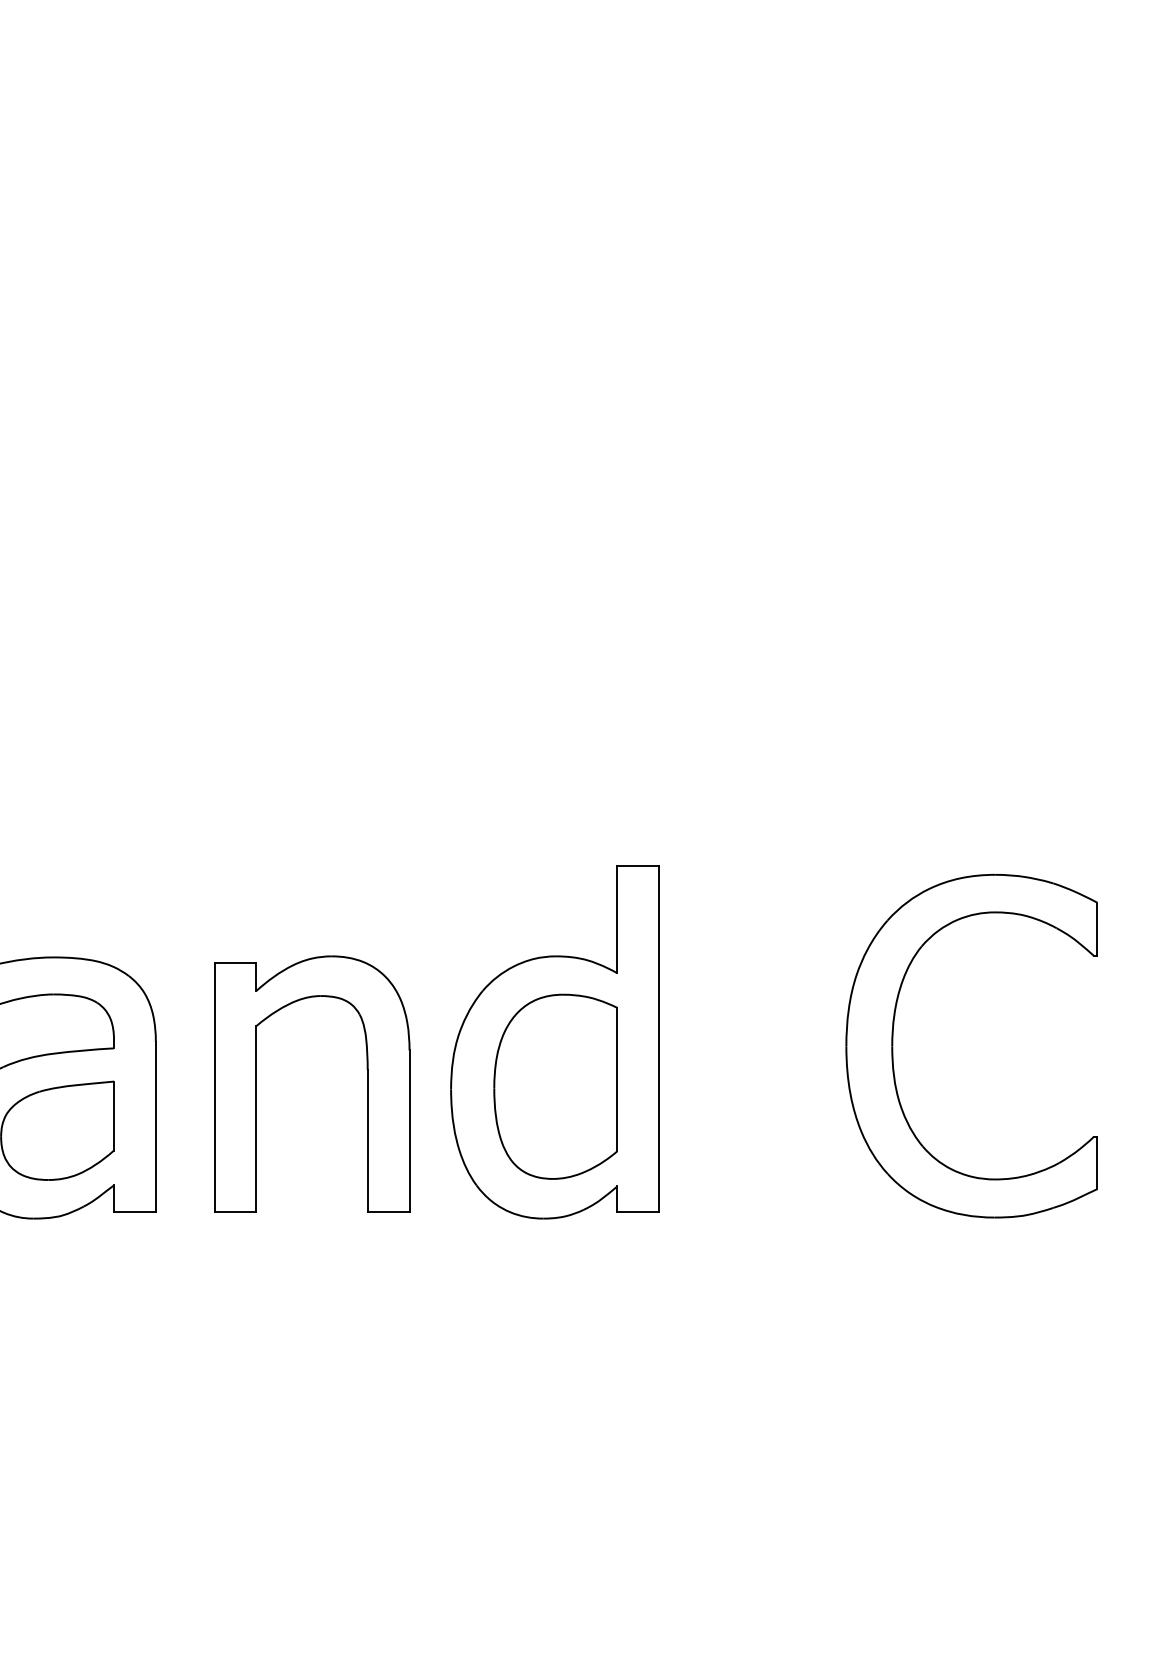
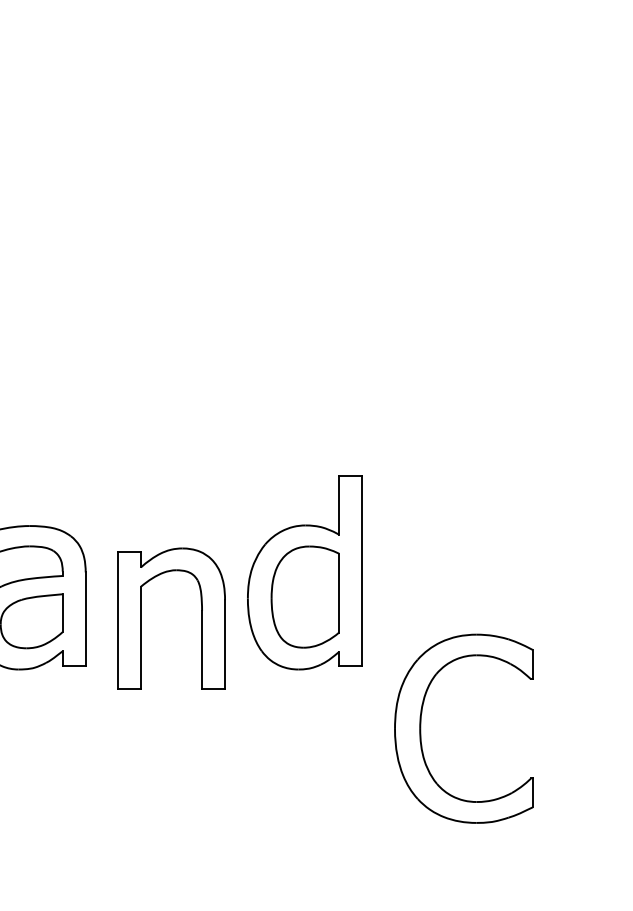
part: (894, 1045) -> (421, 728), moved
part: (257, 1083) -> (141, 618), moved

